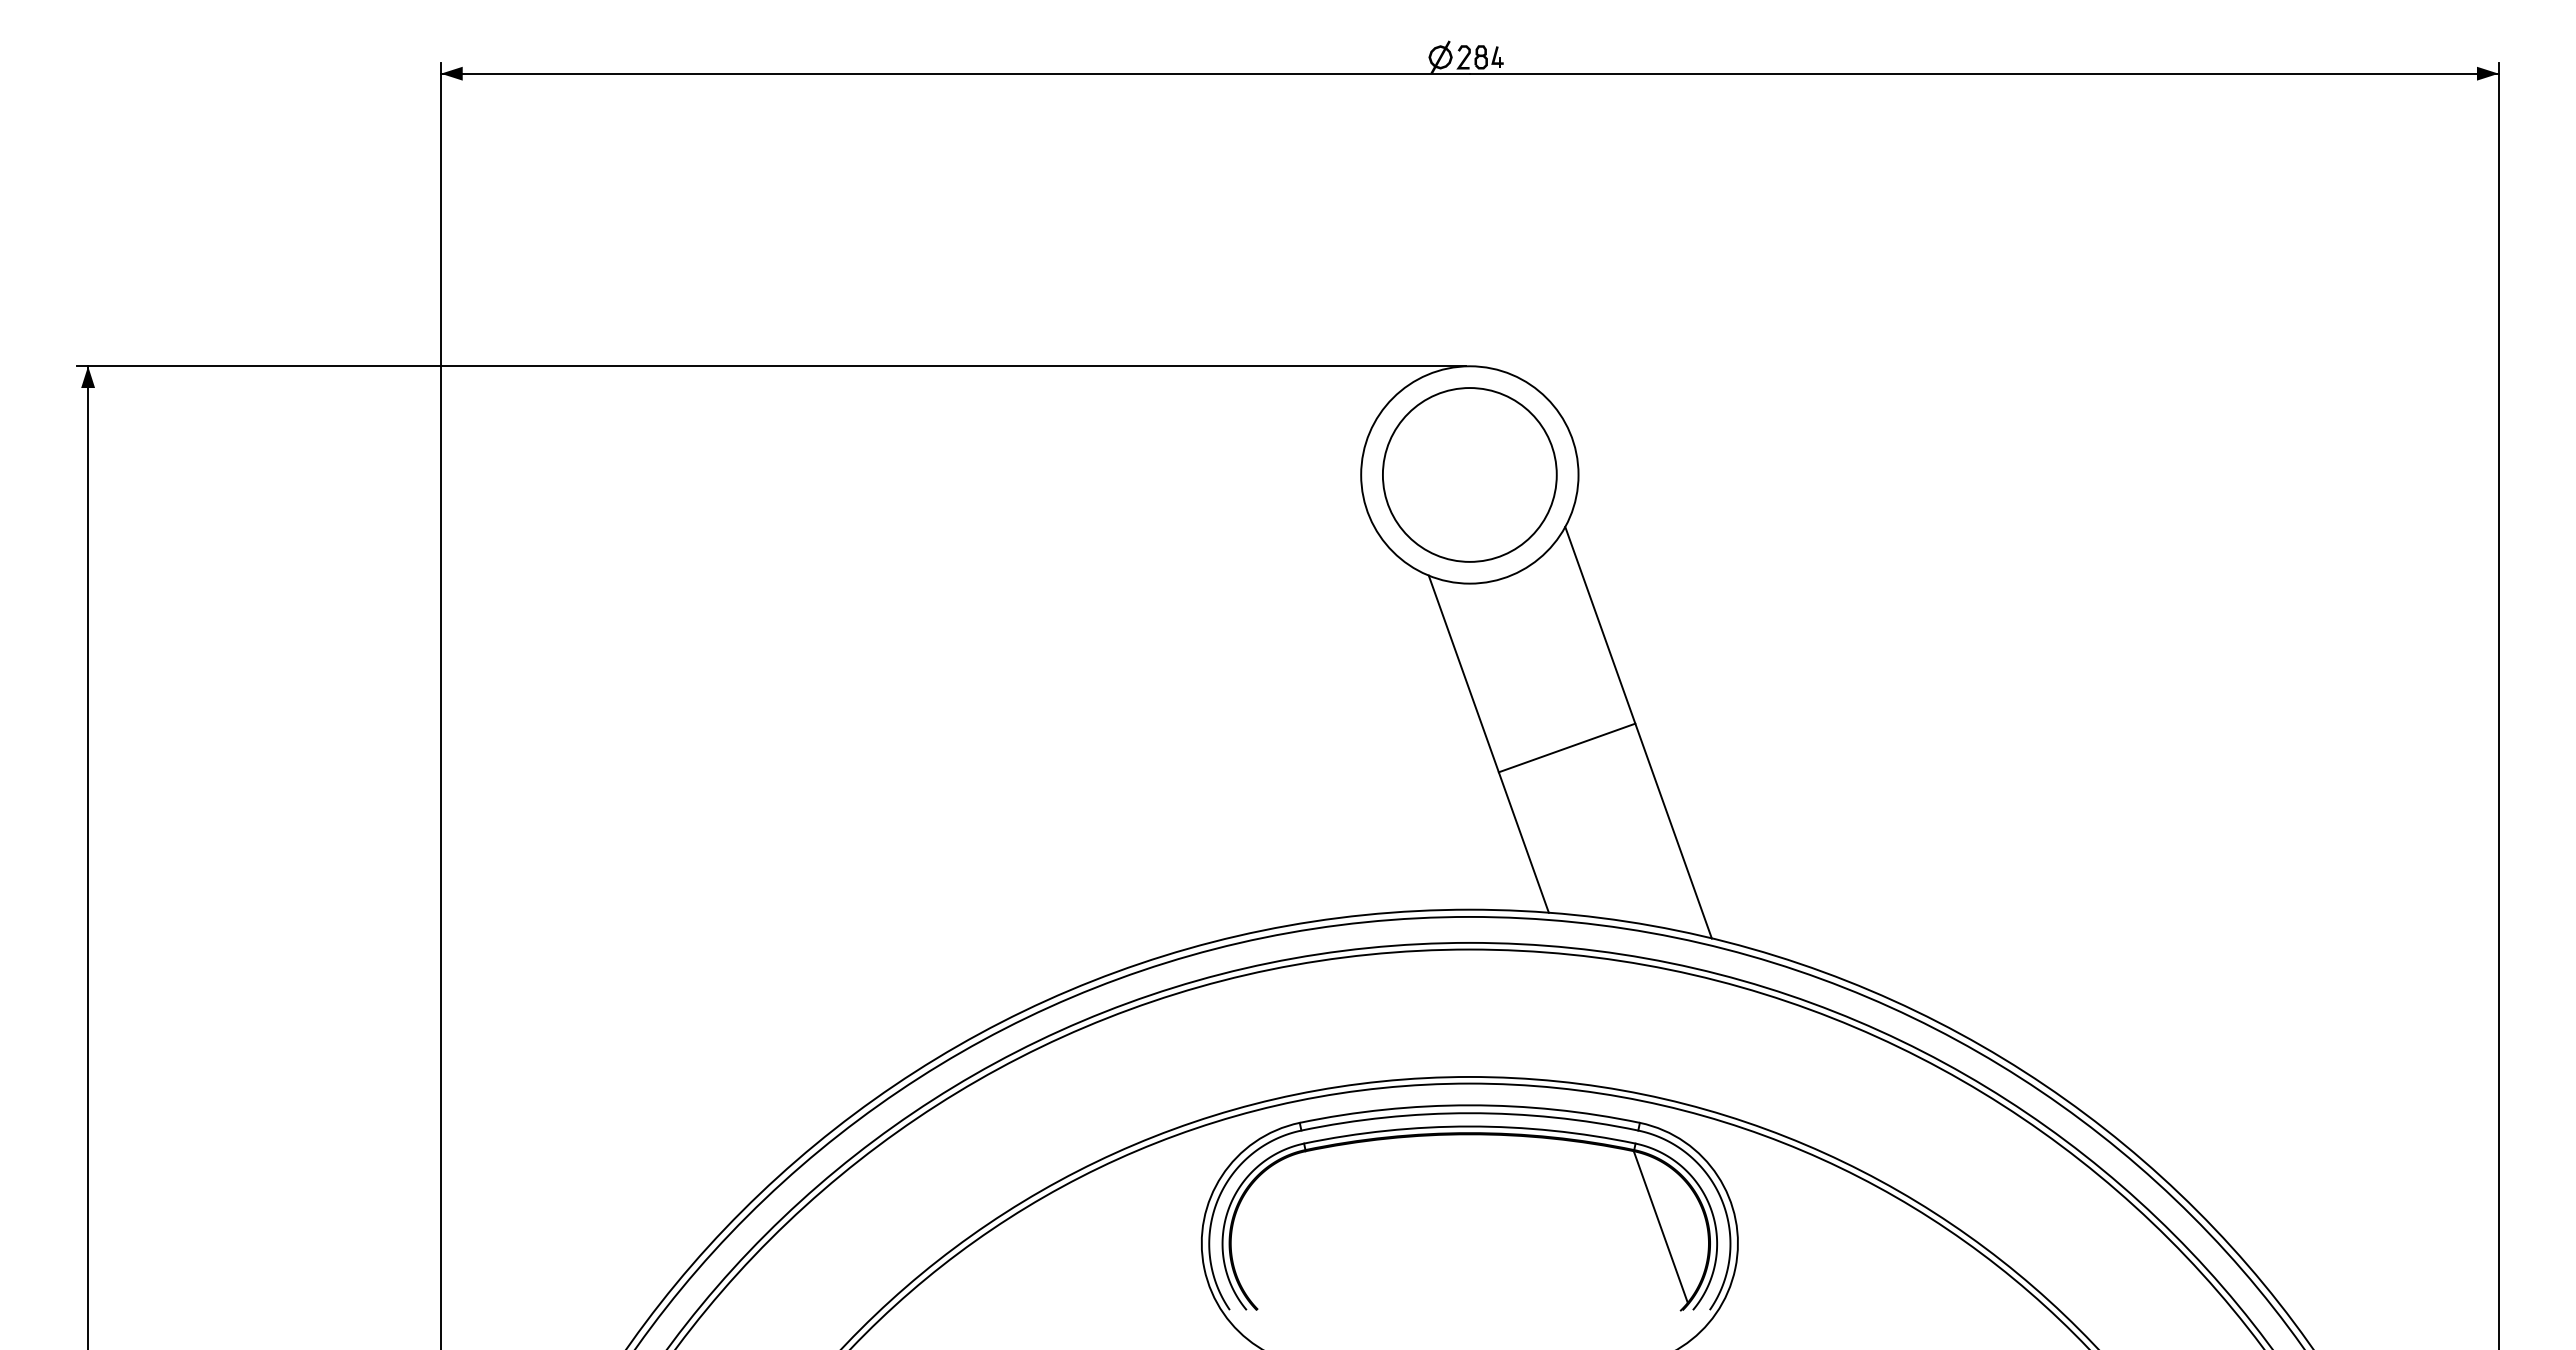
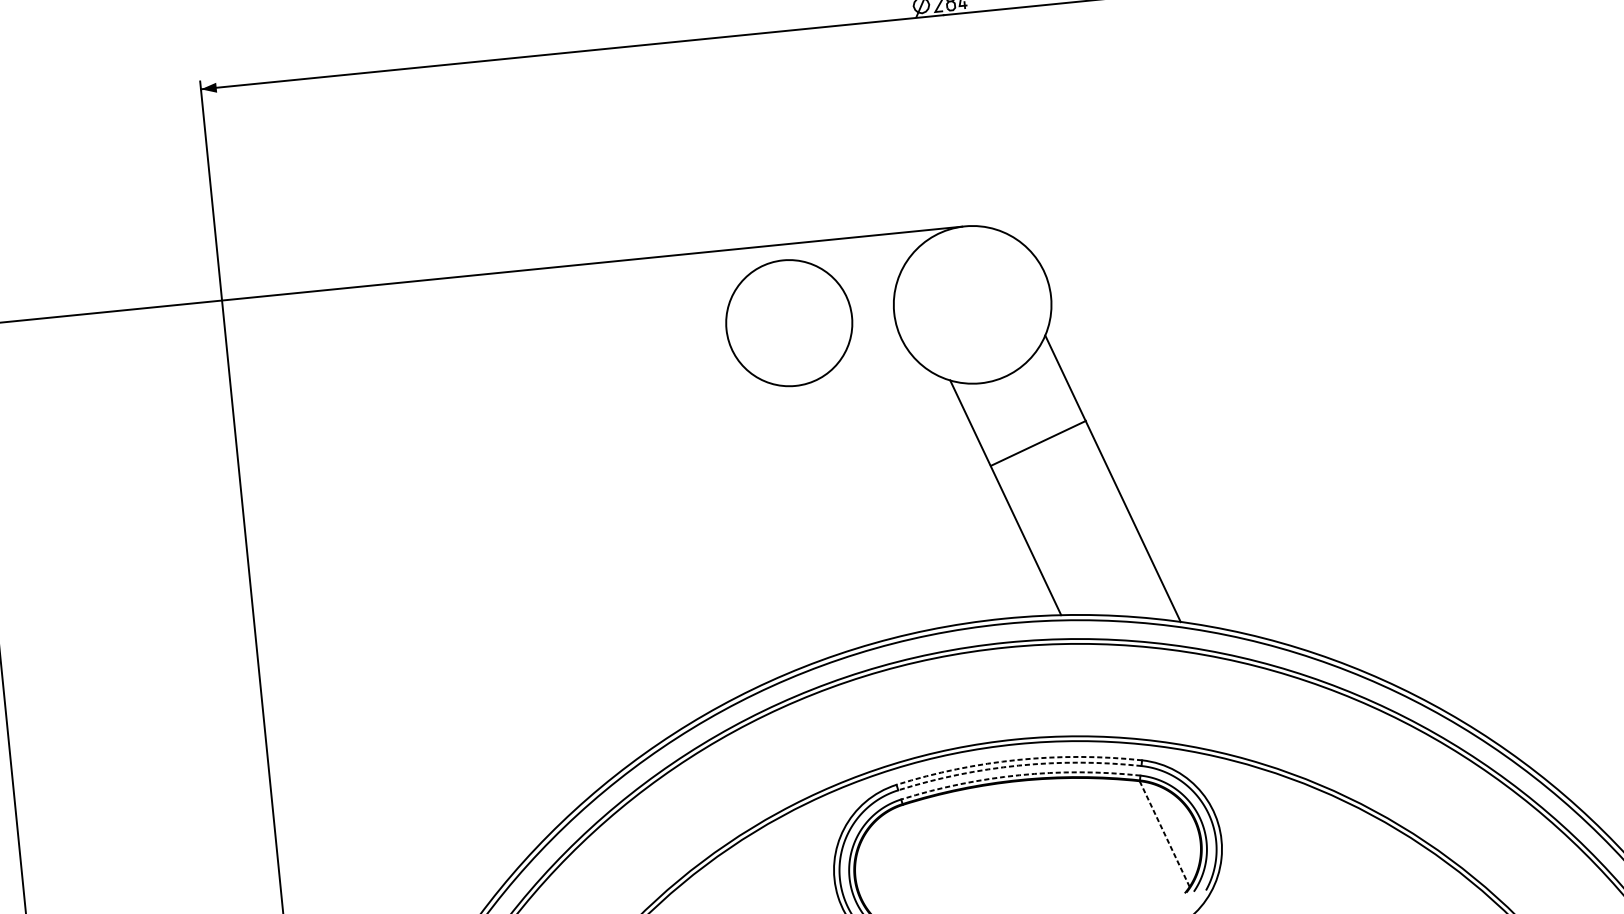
circle: (1469, 474) -> (788, 322), moved
line: (1566, 747) -> (1037, 443), moved
arc: (1469, 1105) -> (1017, 760), solid -> dashed
arc: (1469, 1113) -> (1018, 765), solid -> dashed
arc: (1469, 1126) -> (1019, 775), solid -> dashed
line: (1660, 1227) -> (1164, 834), solid -> dashed

